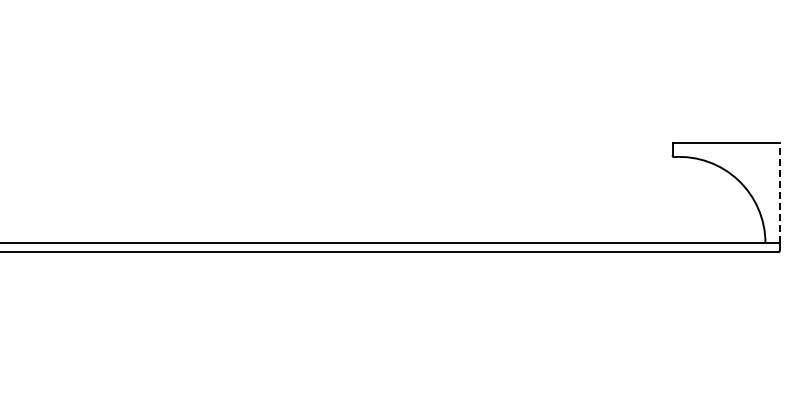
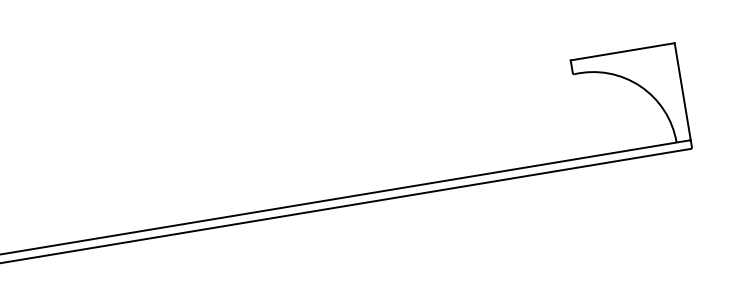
line: (780, 192) -> (683, 91), dashed -> solid

